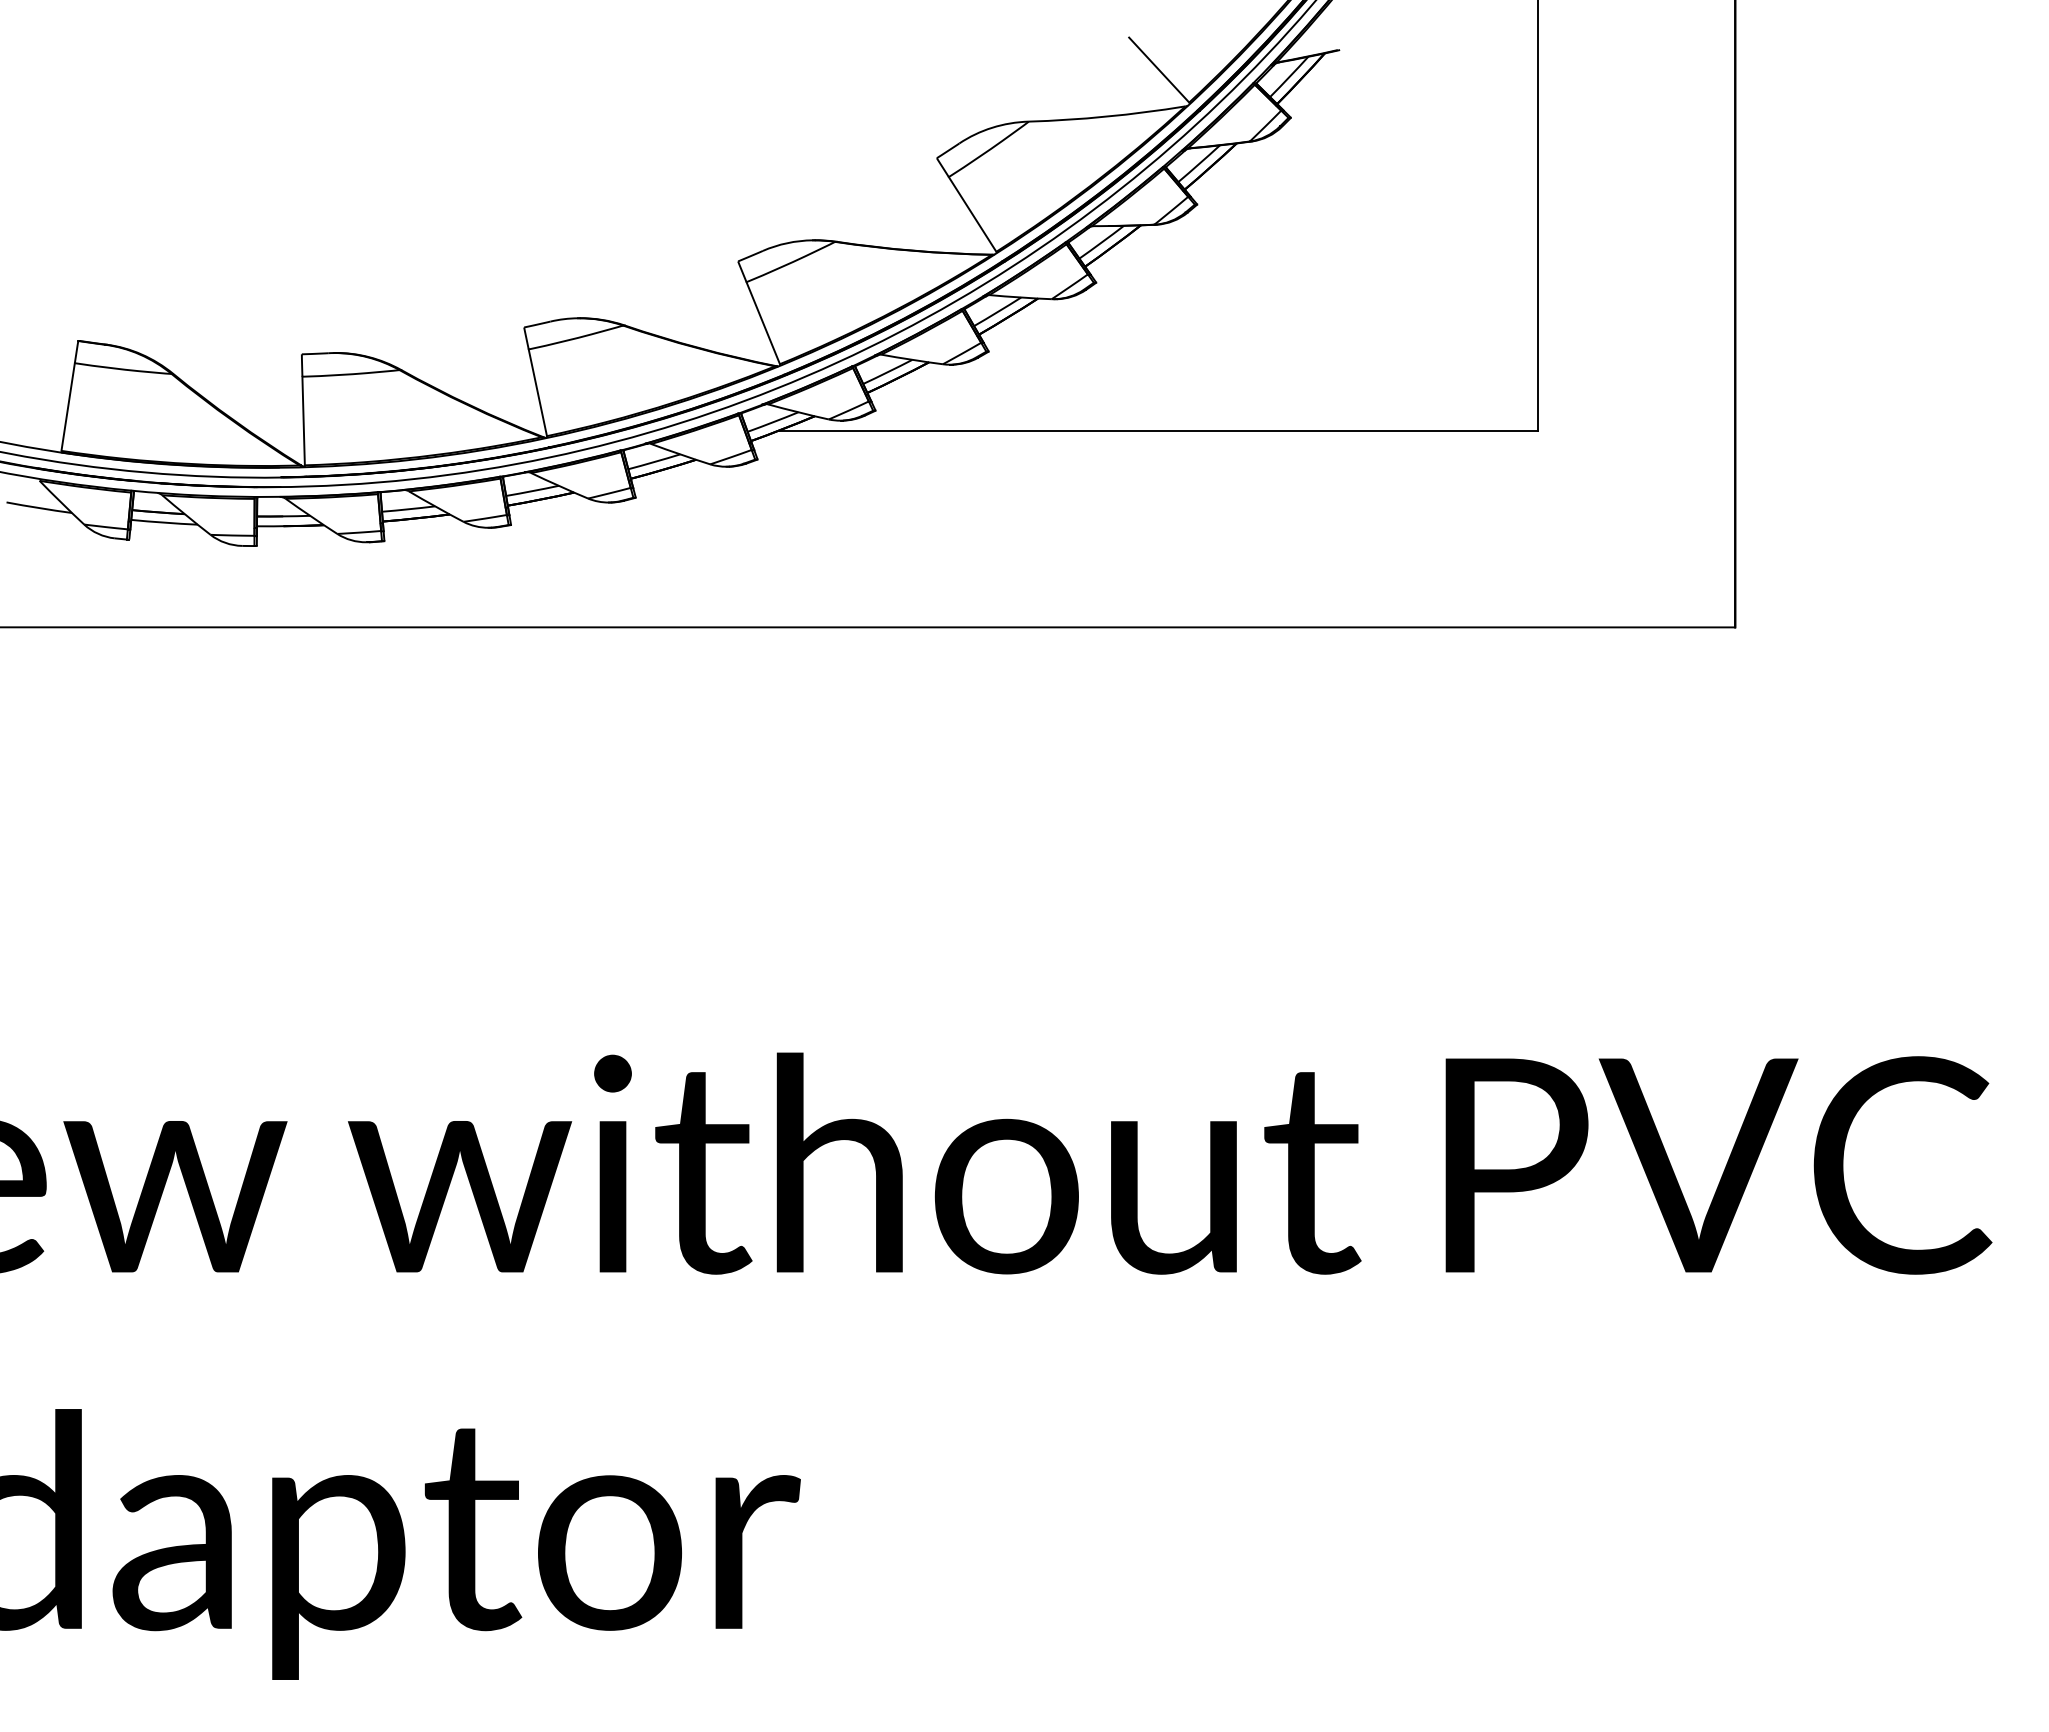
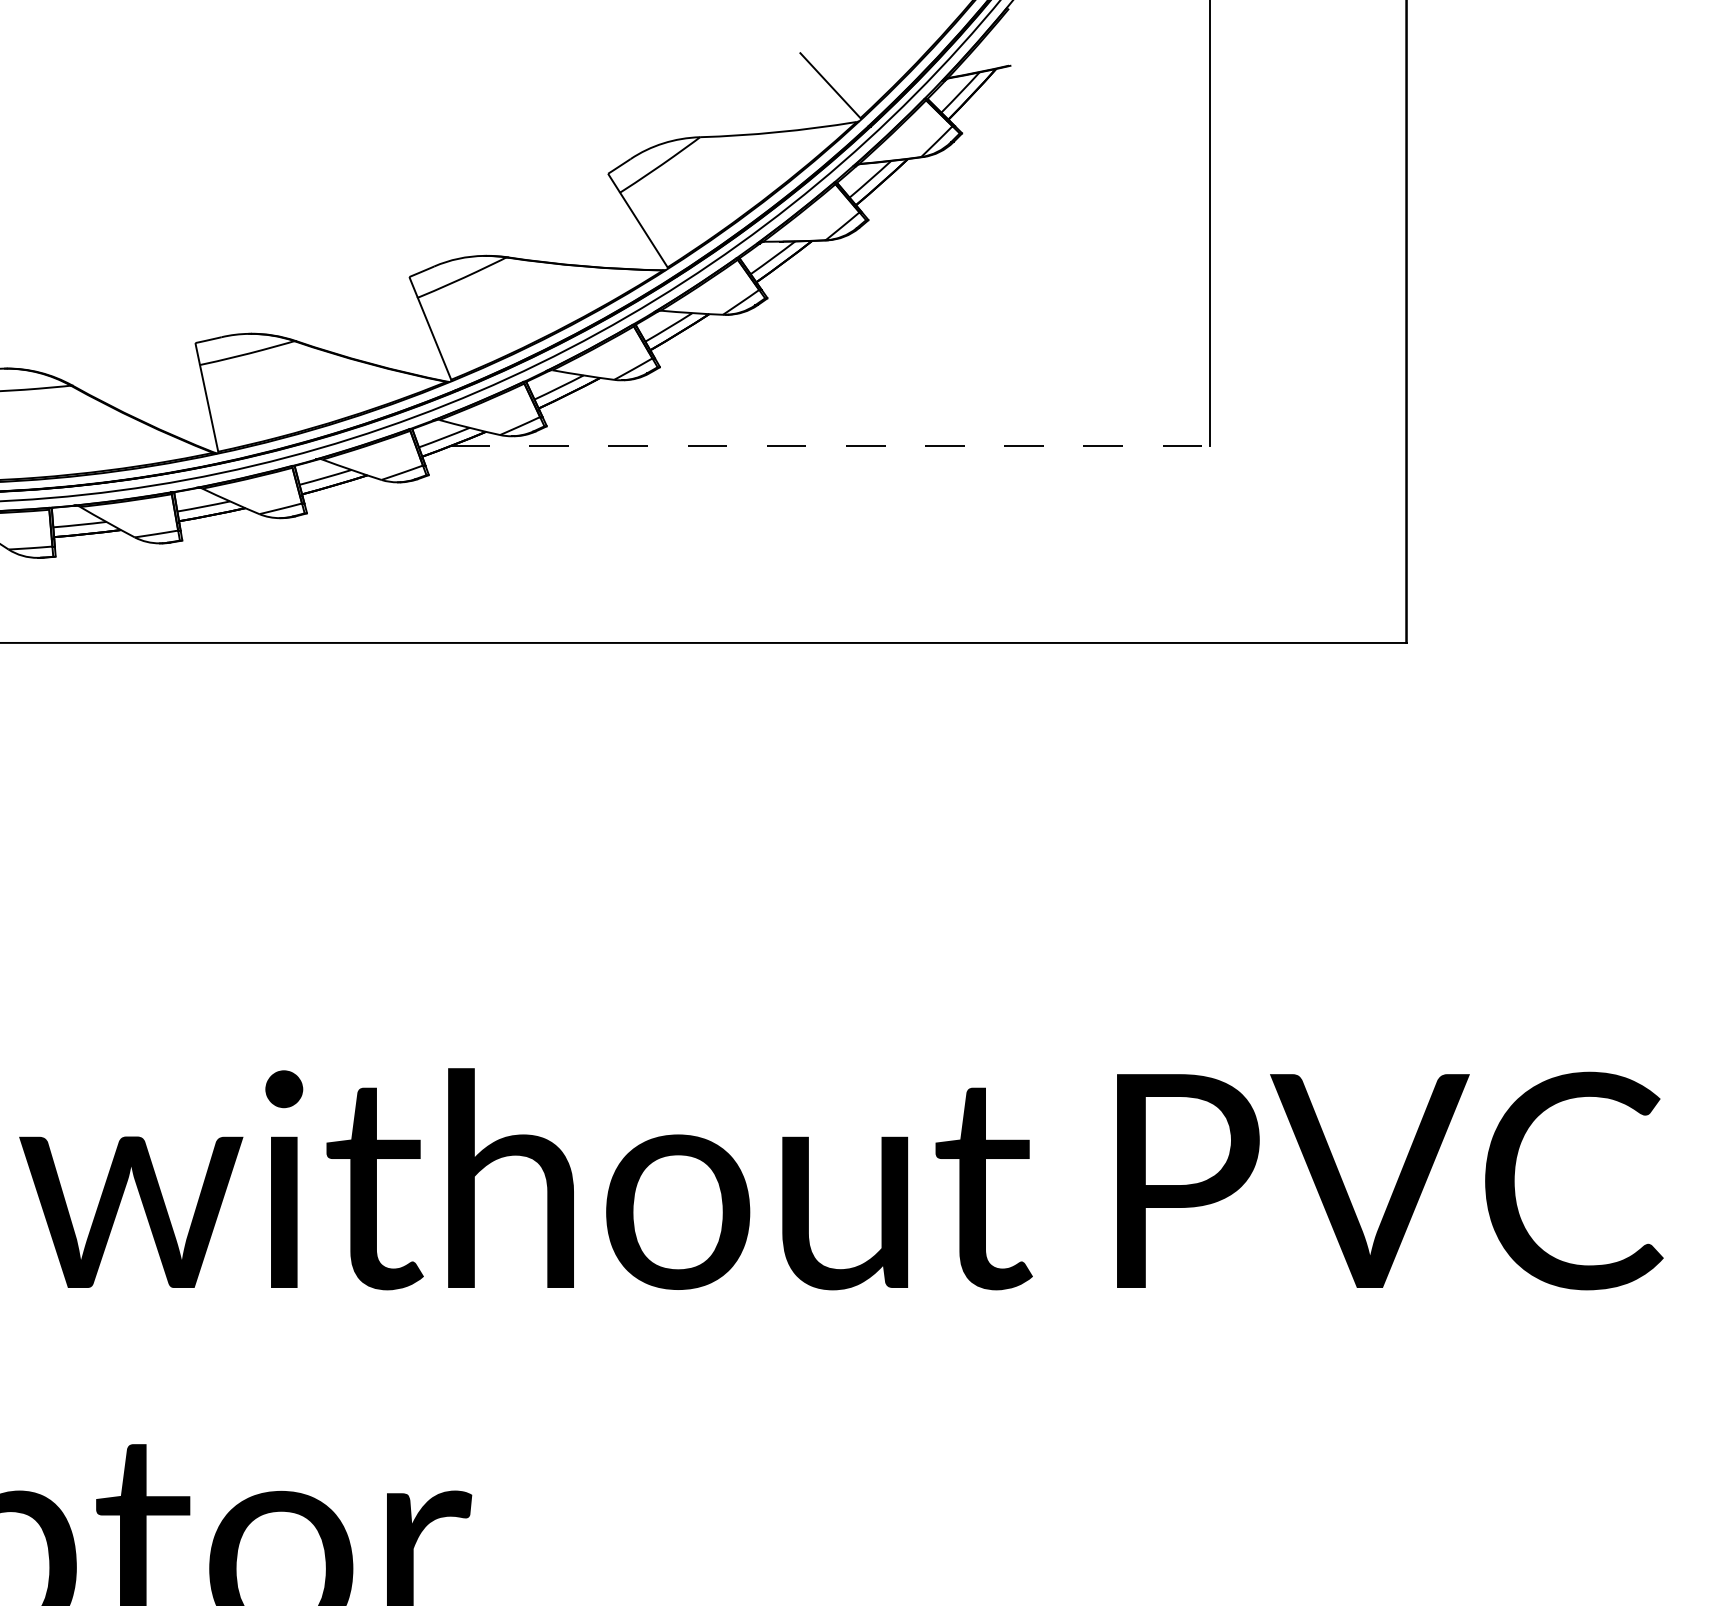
line: (1158, 430) -> (829, 446), solid -> dashed

